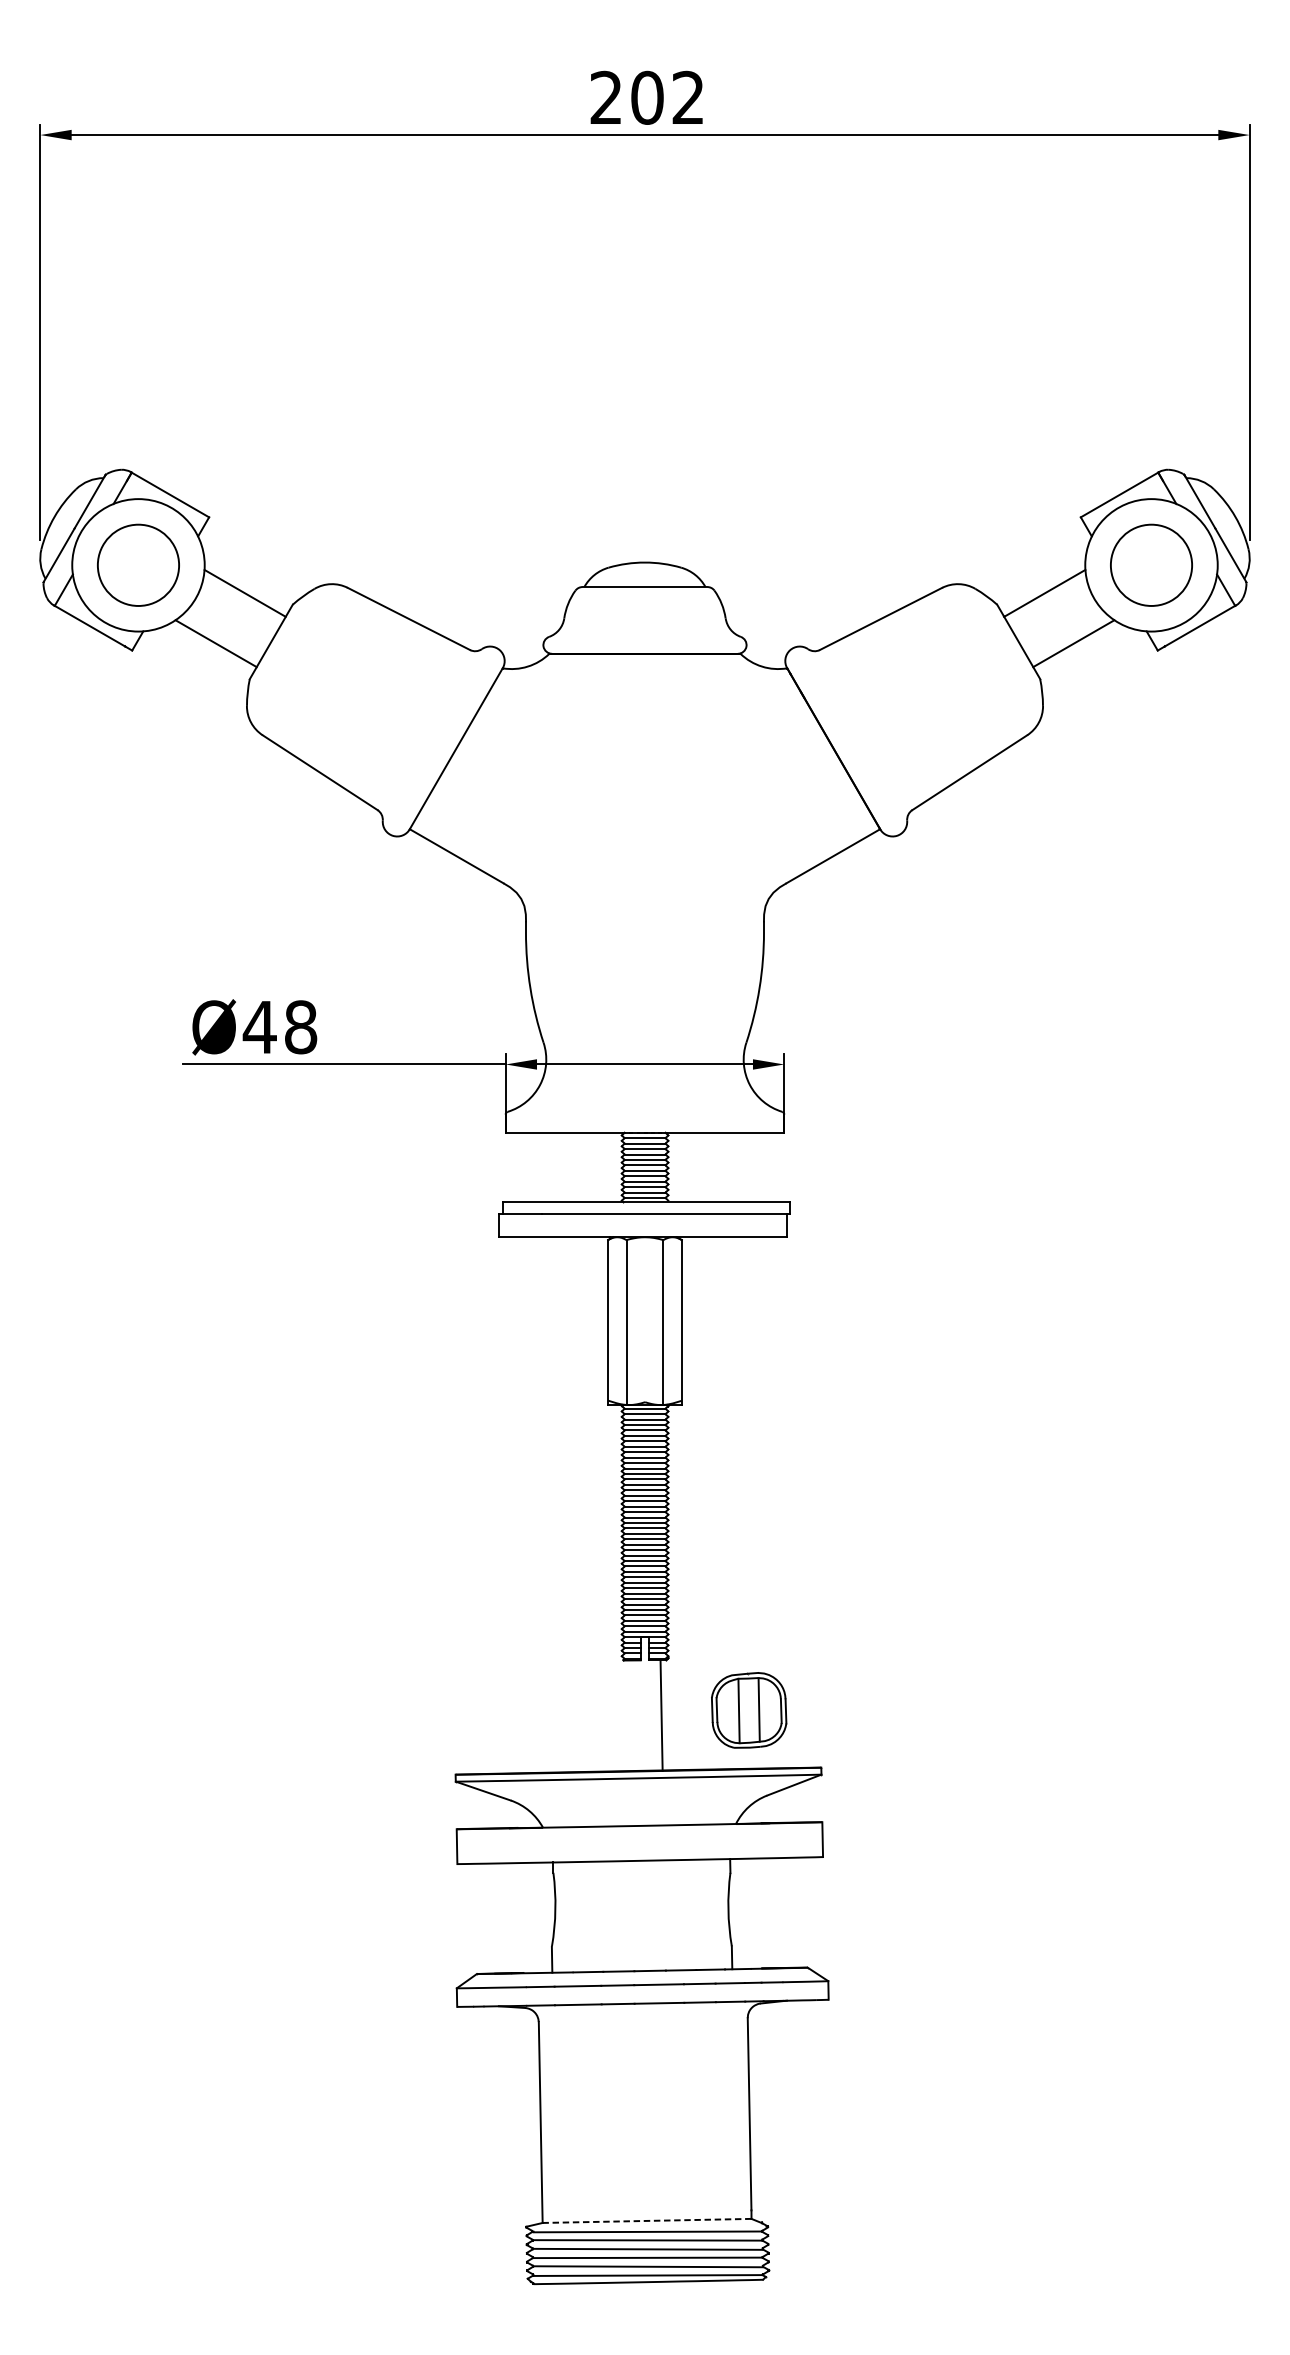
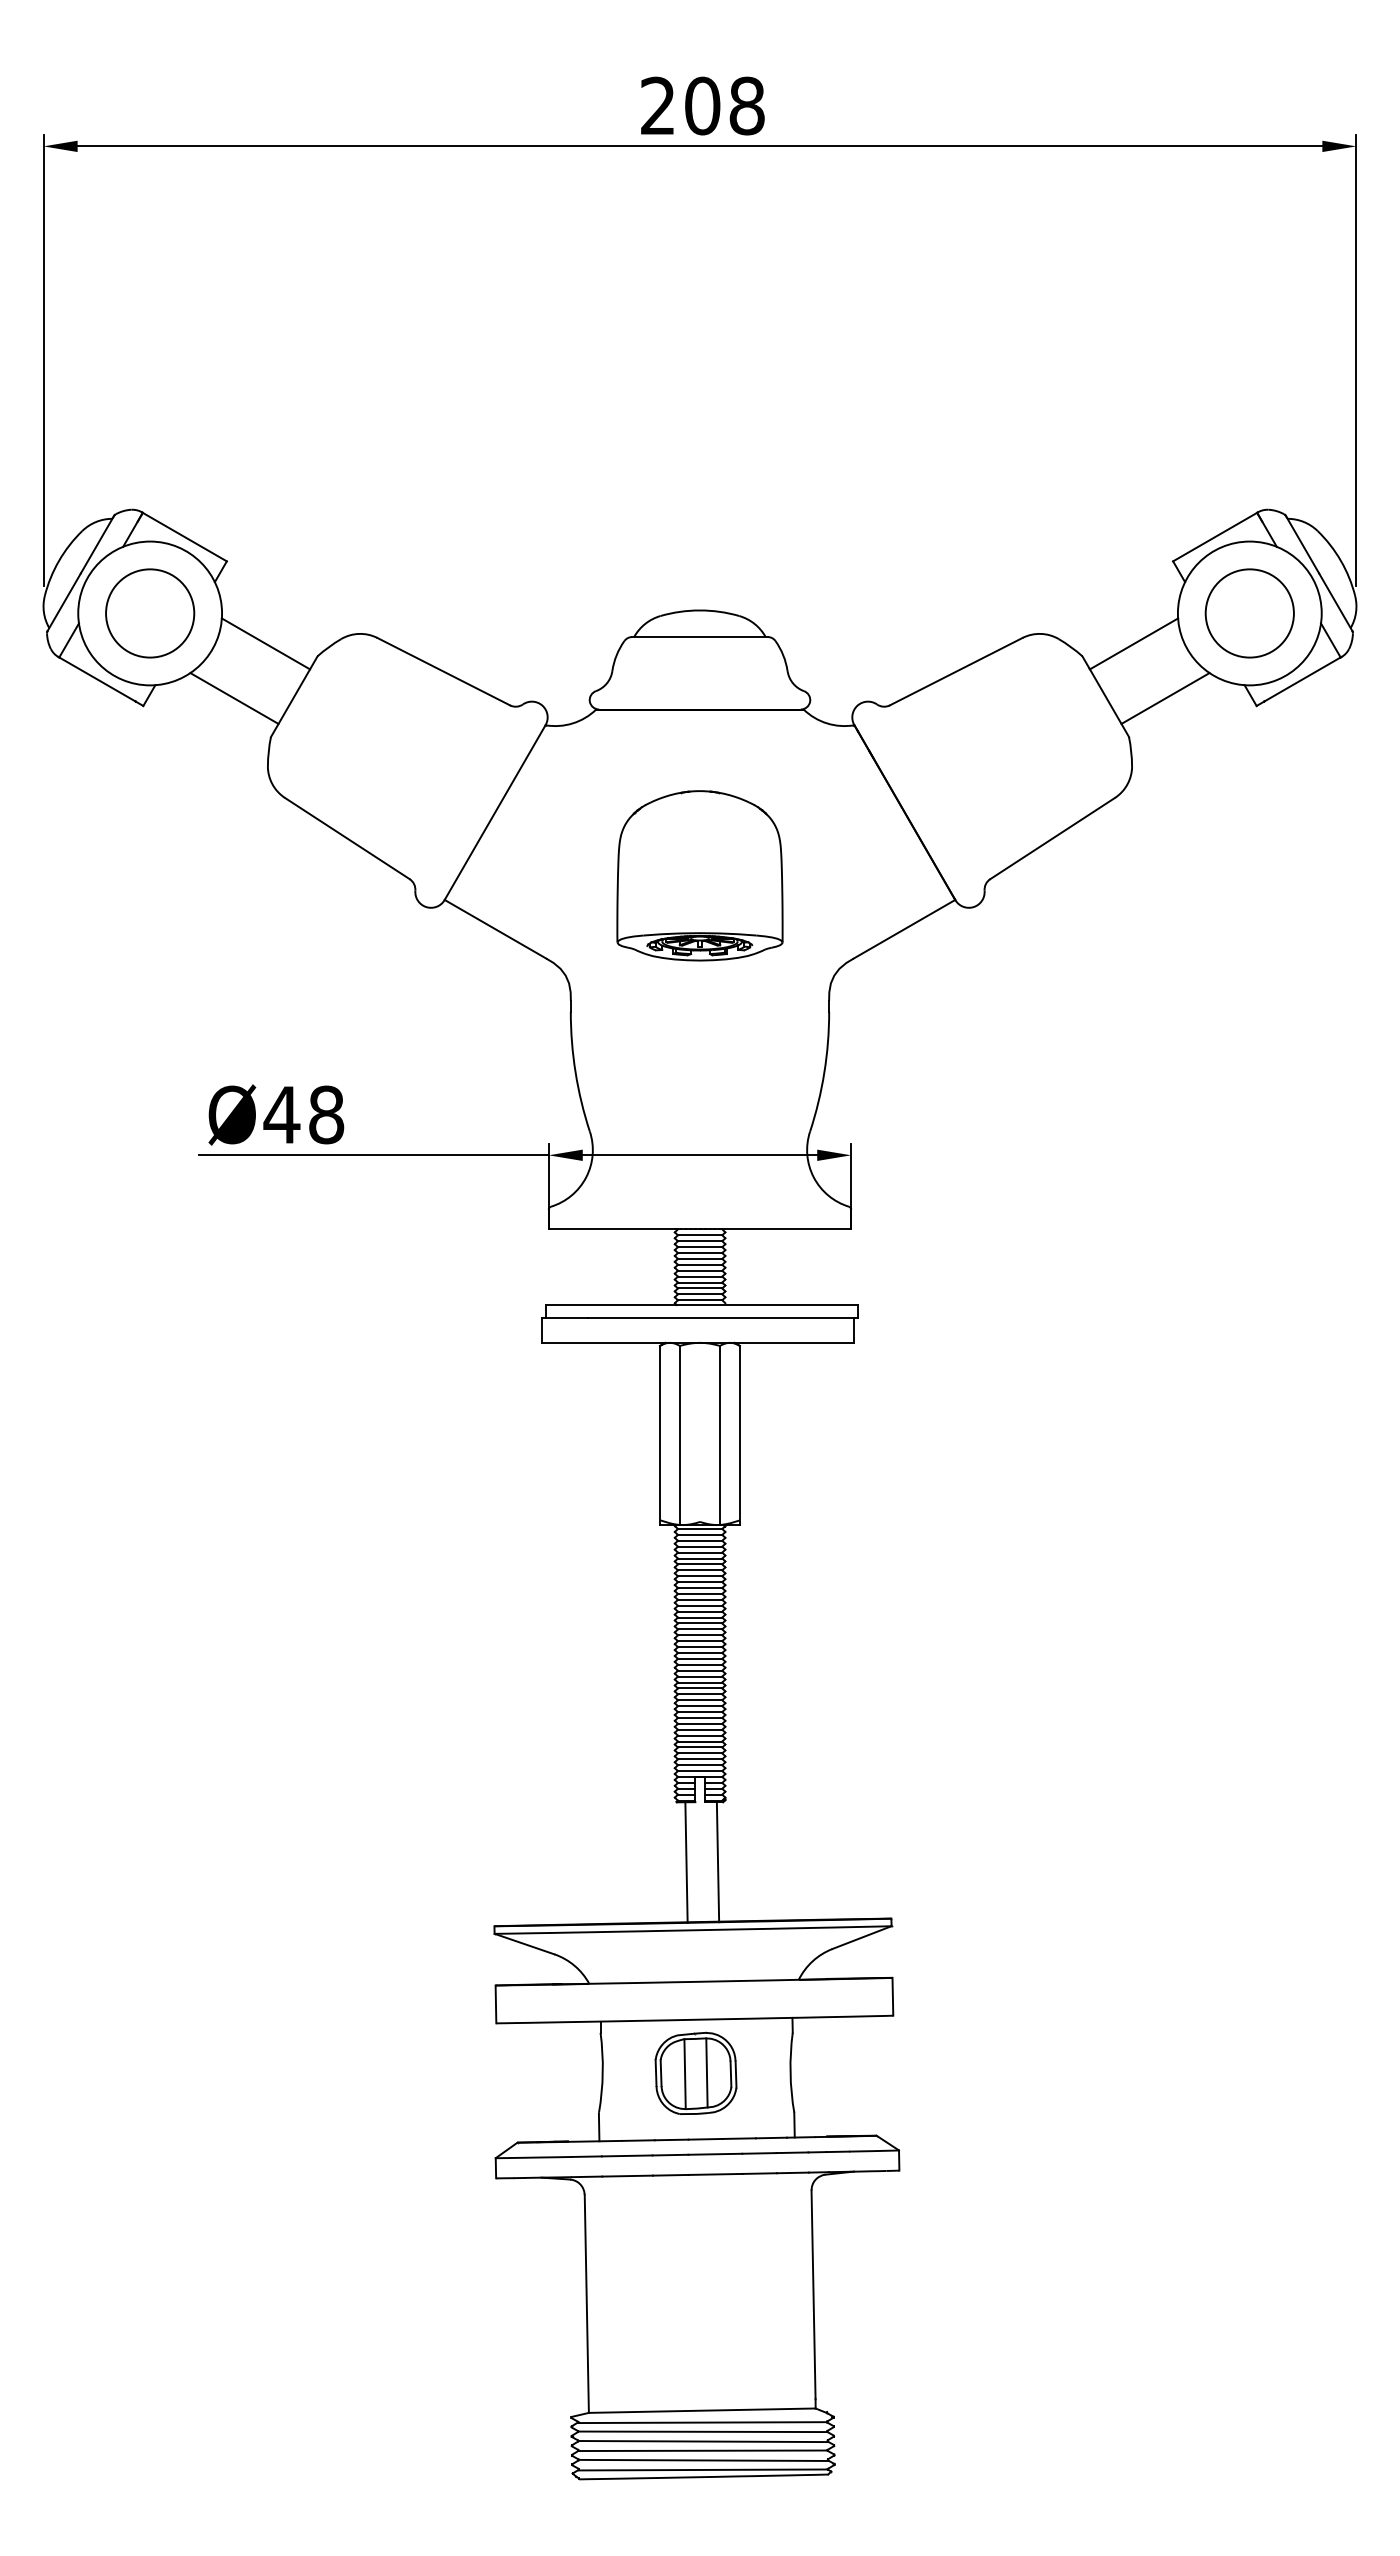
text: (687, 97) -> (746, 105), 202 -> 208
part: (644, 806) -> (699, 875), added
part: (748, 1709) -> (695, 2072), moved
line: (632, 1715) -> (686, 1862), added
line: (646, 2220) -> (701, 2410), dashed -> solid

